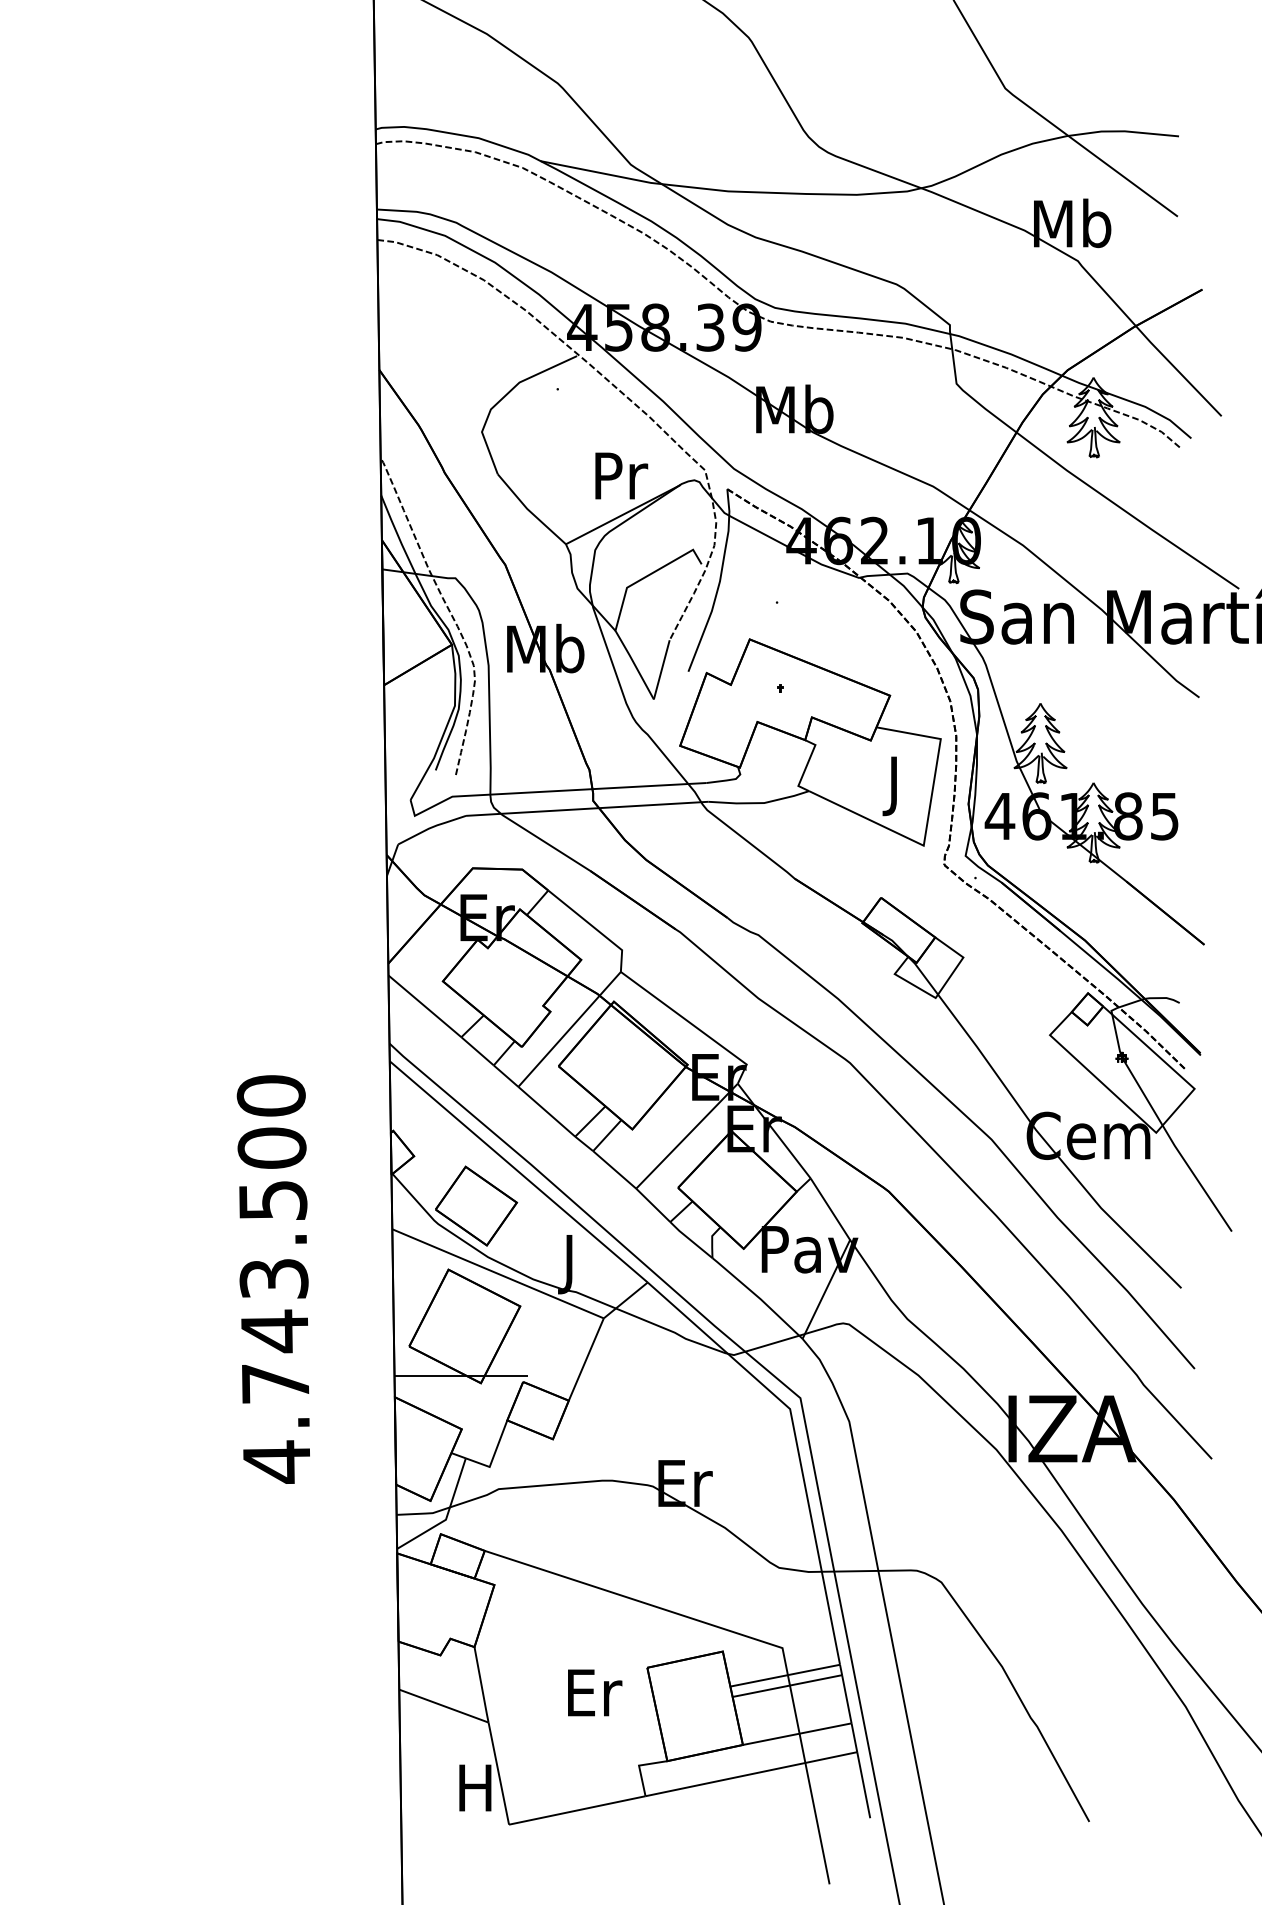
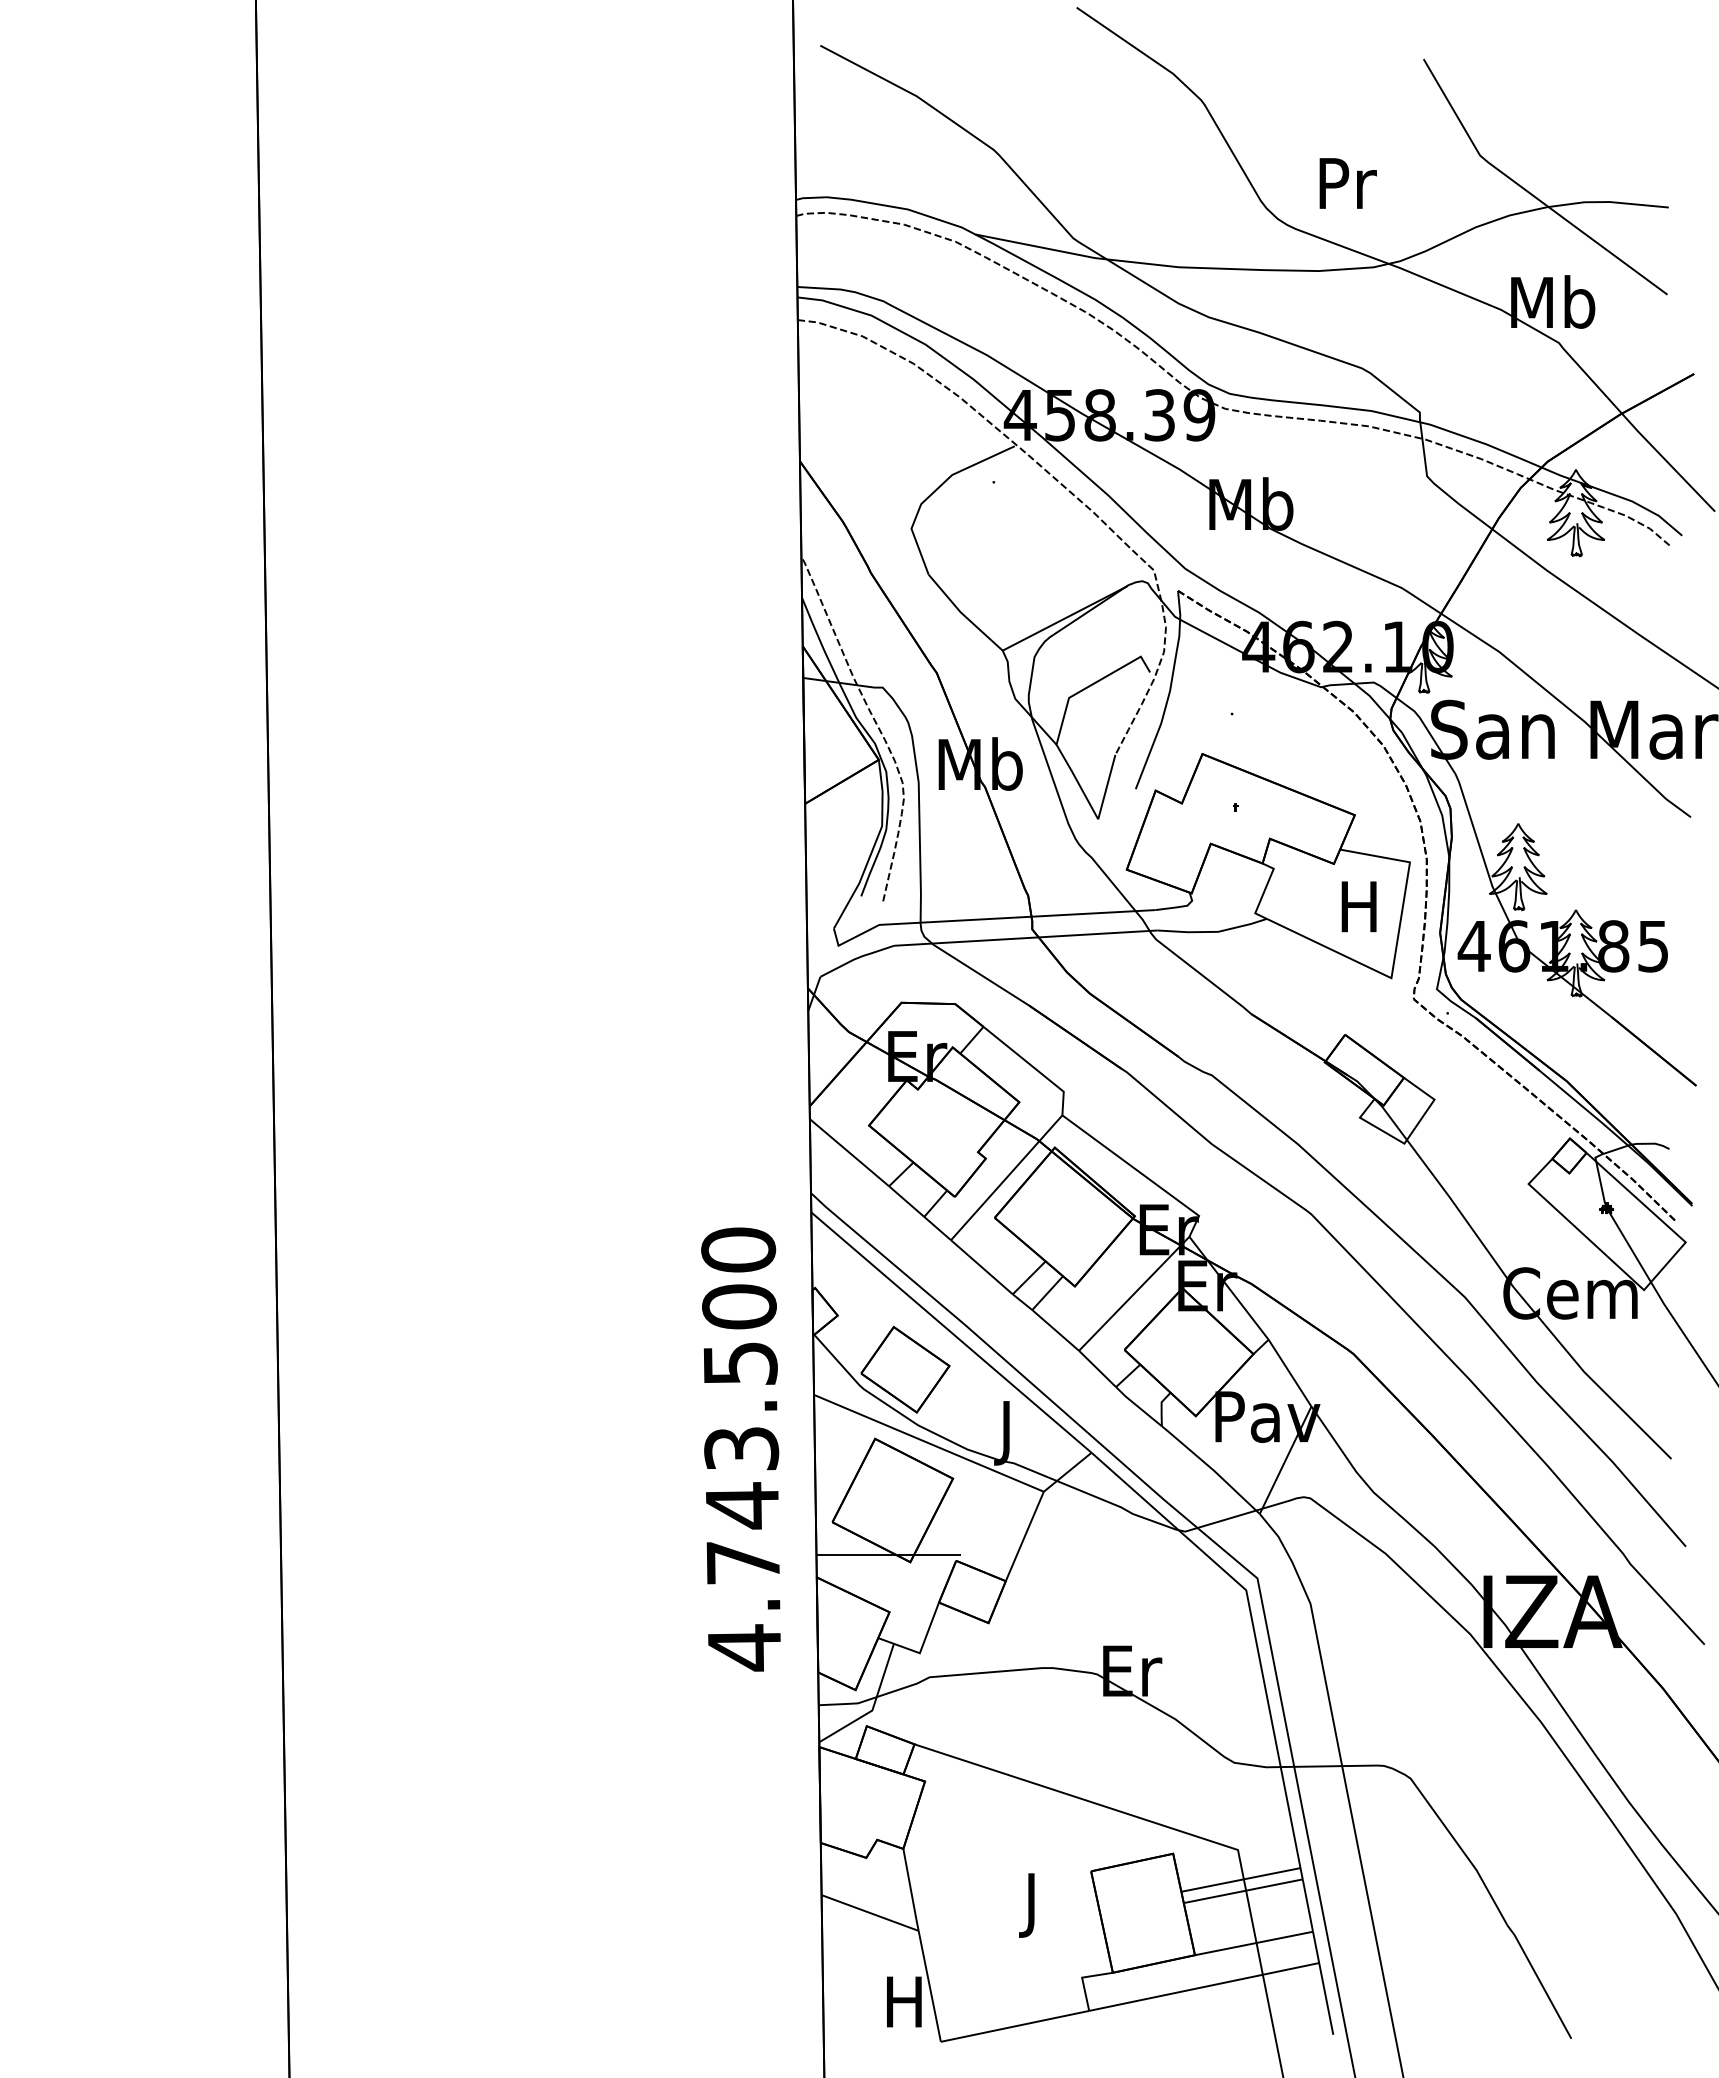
text: (620, 475) -> (1347, 183), moved
text: (893, 786) -> (1358, 913), J -> H
text: (273, 1279) -> (740, 1449), moved
text: (595, 1699) -> (1034, 1905), Er -> J

